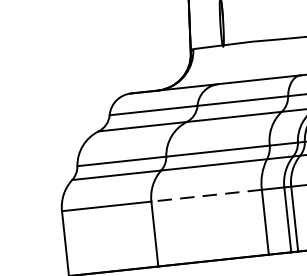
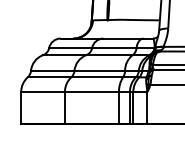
line: (205, 194) -> (91, 91), dashed -> solid

